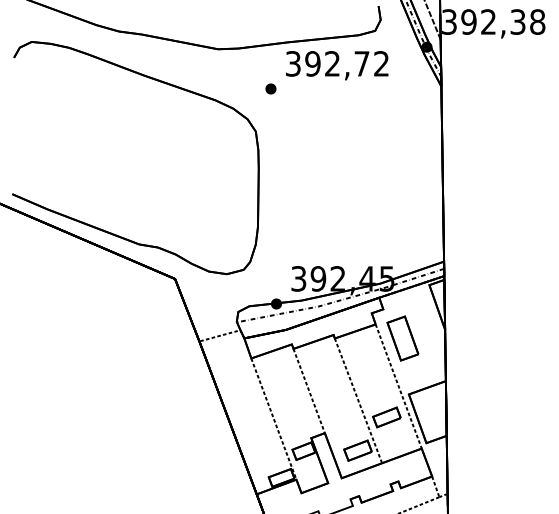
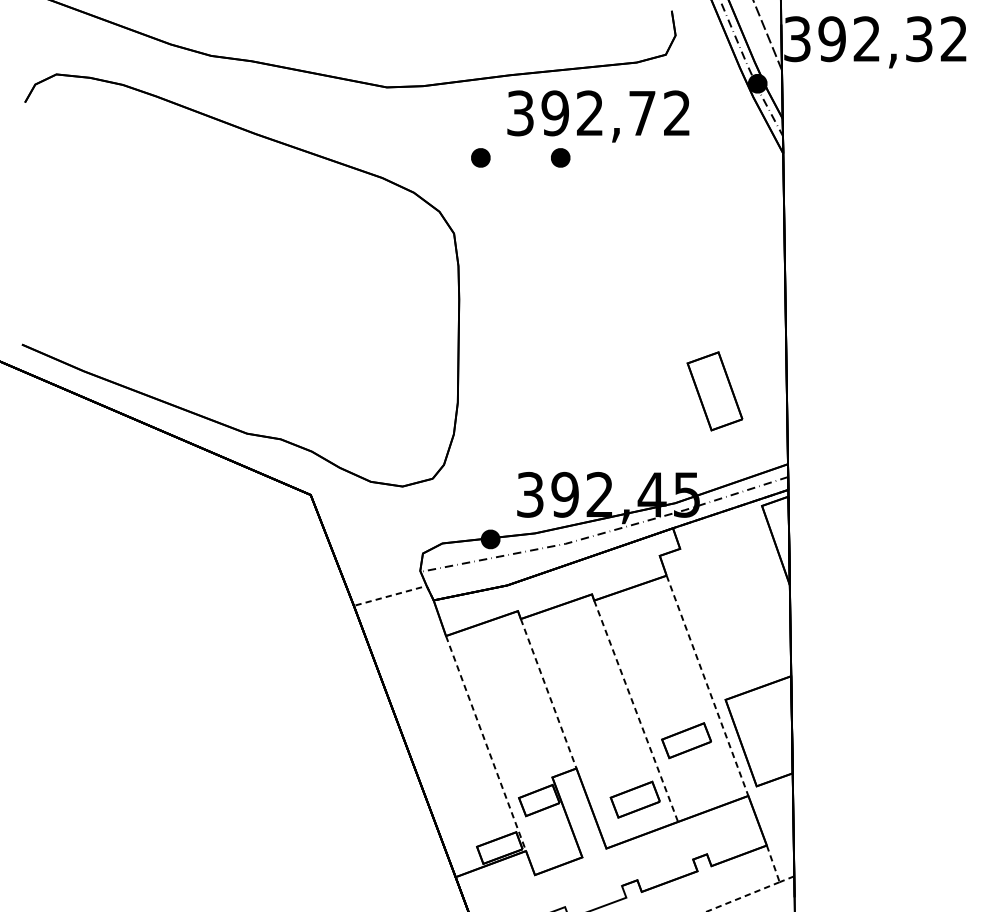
text: (537, 21) -> (953, 38), 392,38 -> 392,32
part: (315, 88) -> (559, 157), added
part: (402, 338) -> (714, 391), moved

